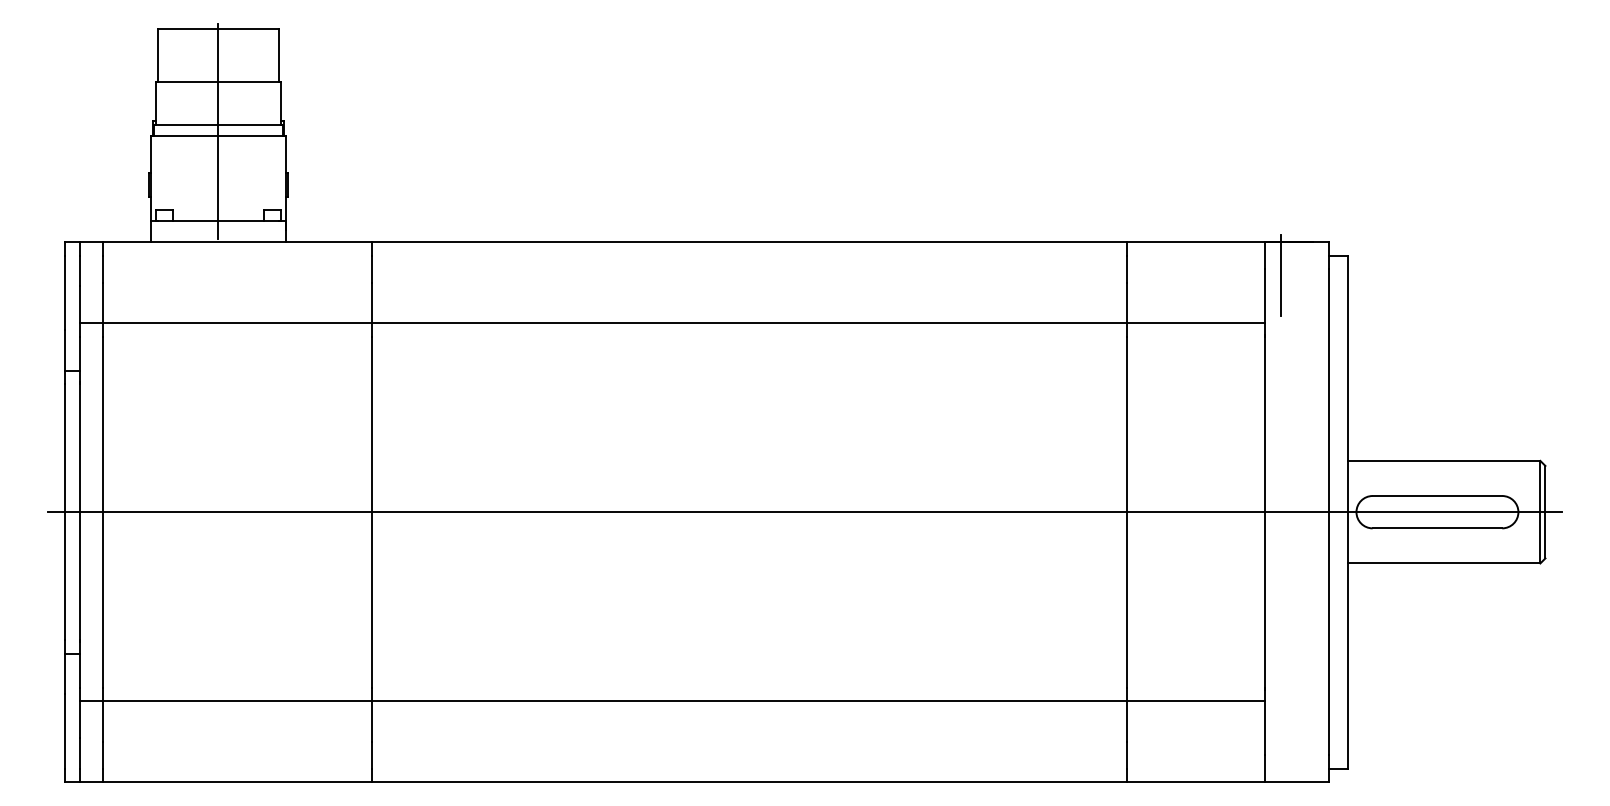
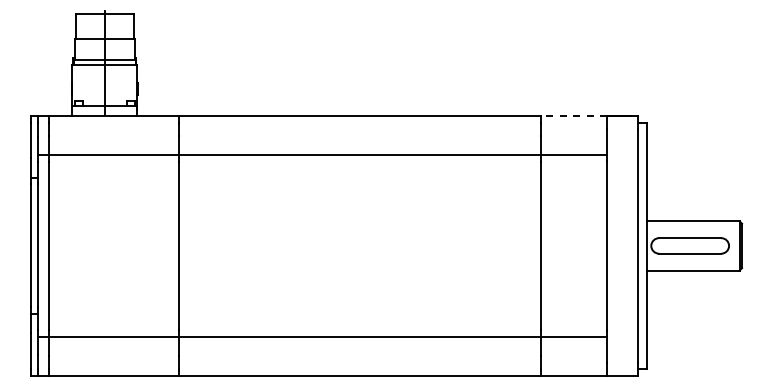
line: (1194, 242) -> (573, 116), solid -> dashed
line: (1281, 273) -> (615, 131), removed
line: (805, 511) -> (386, 245), removed

